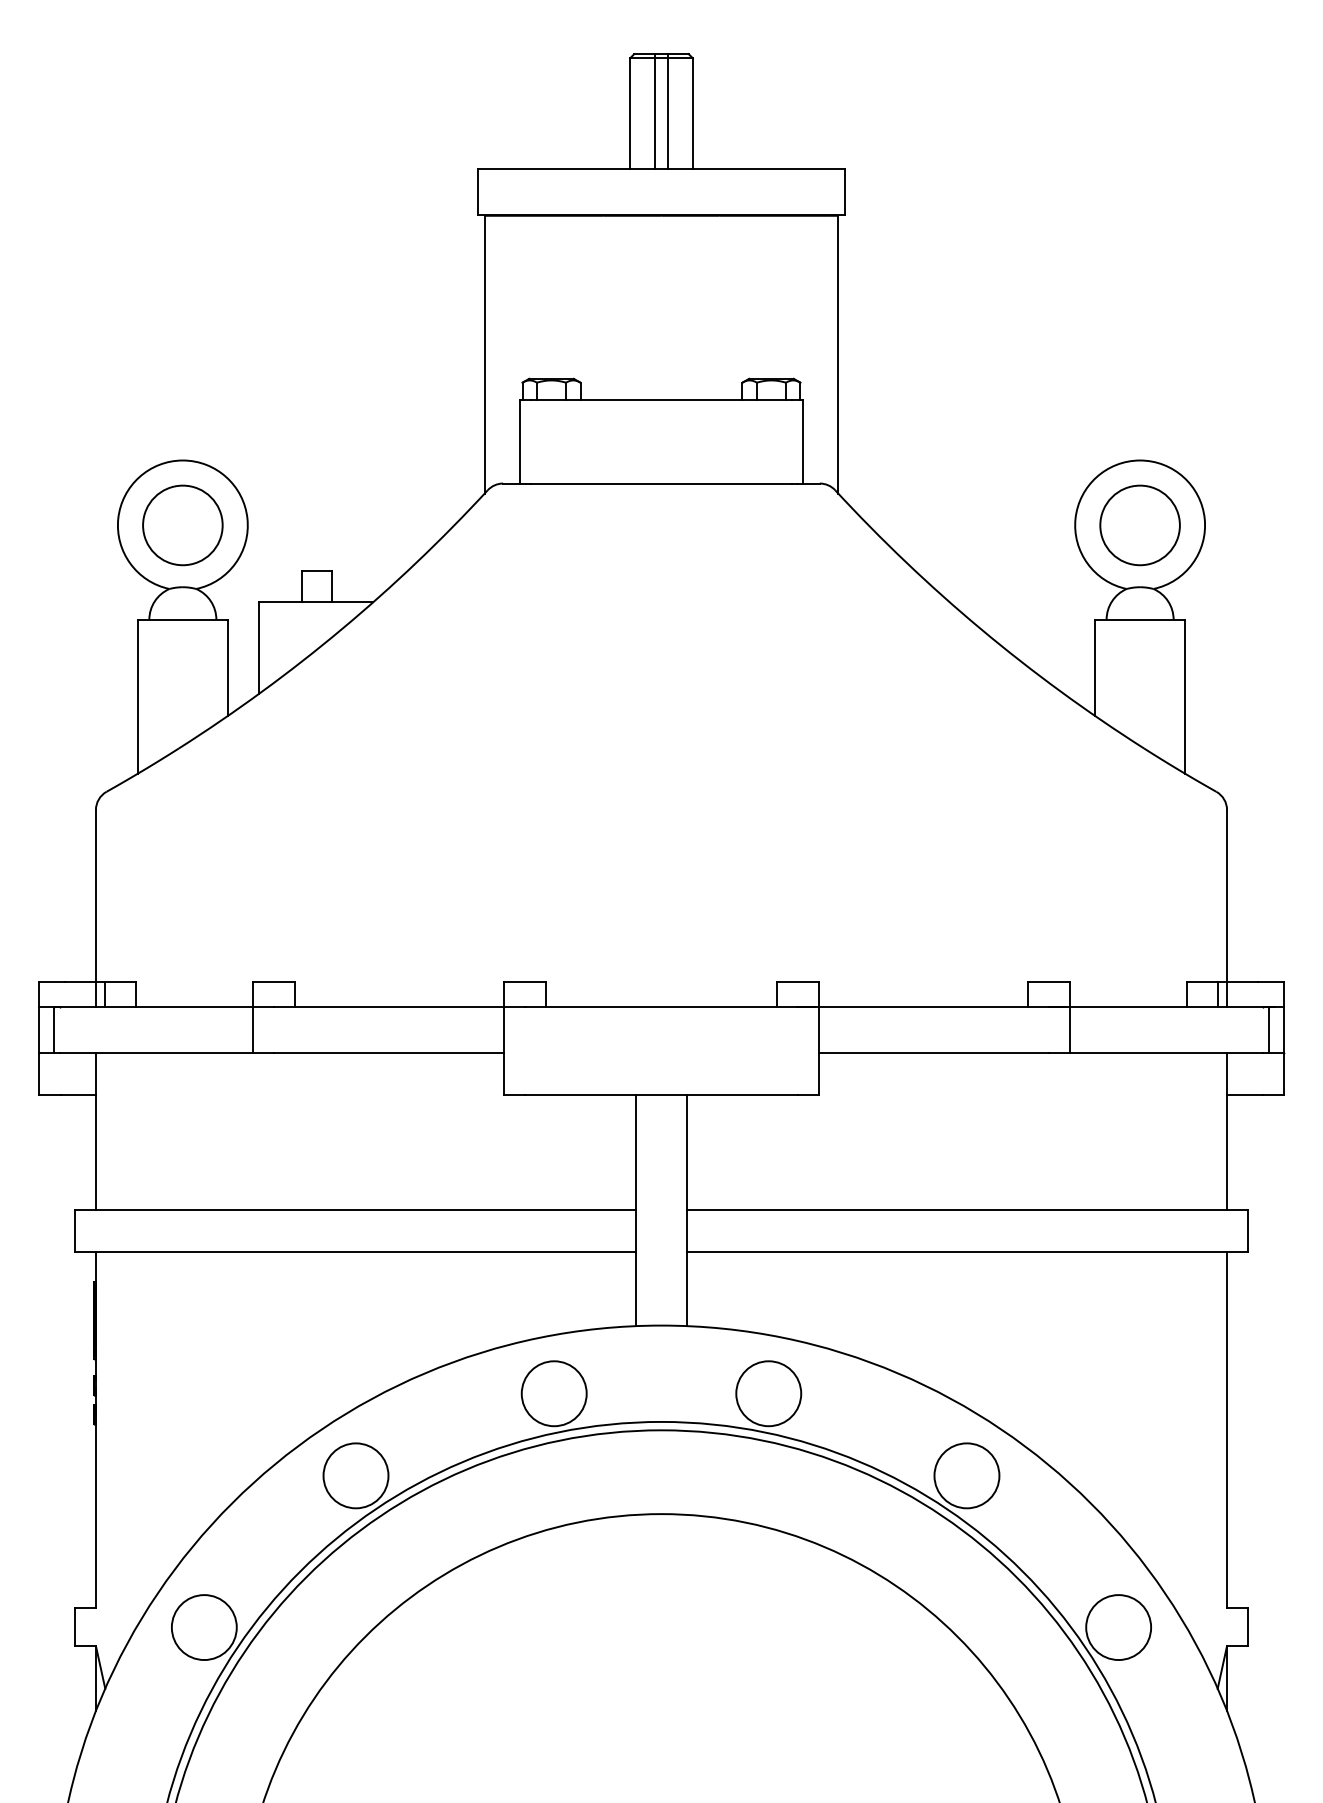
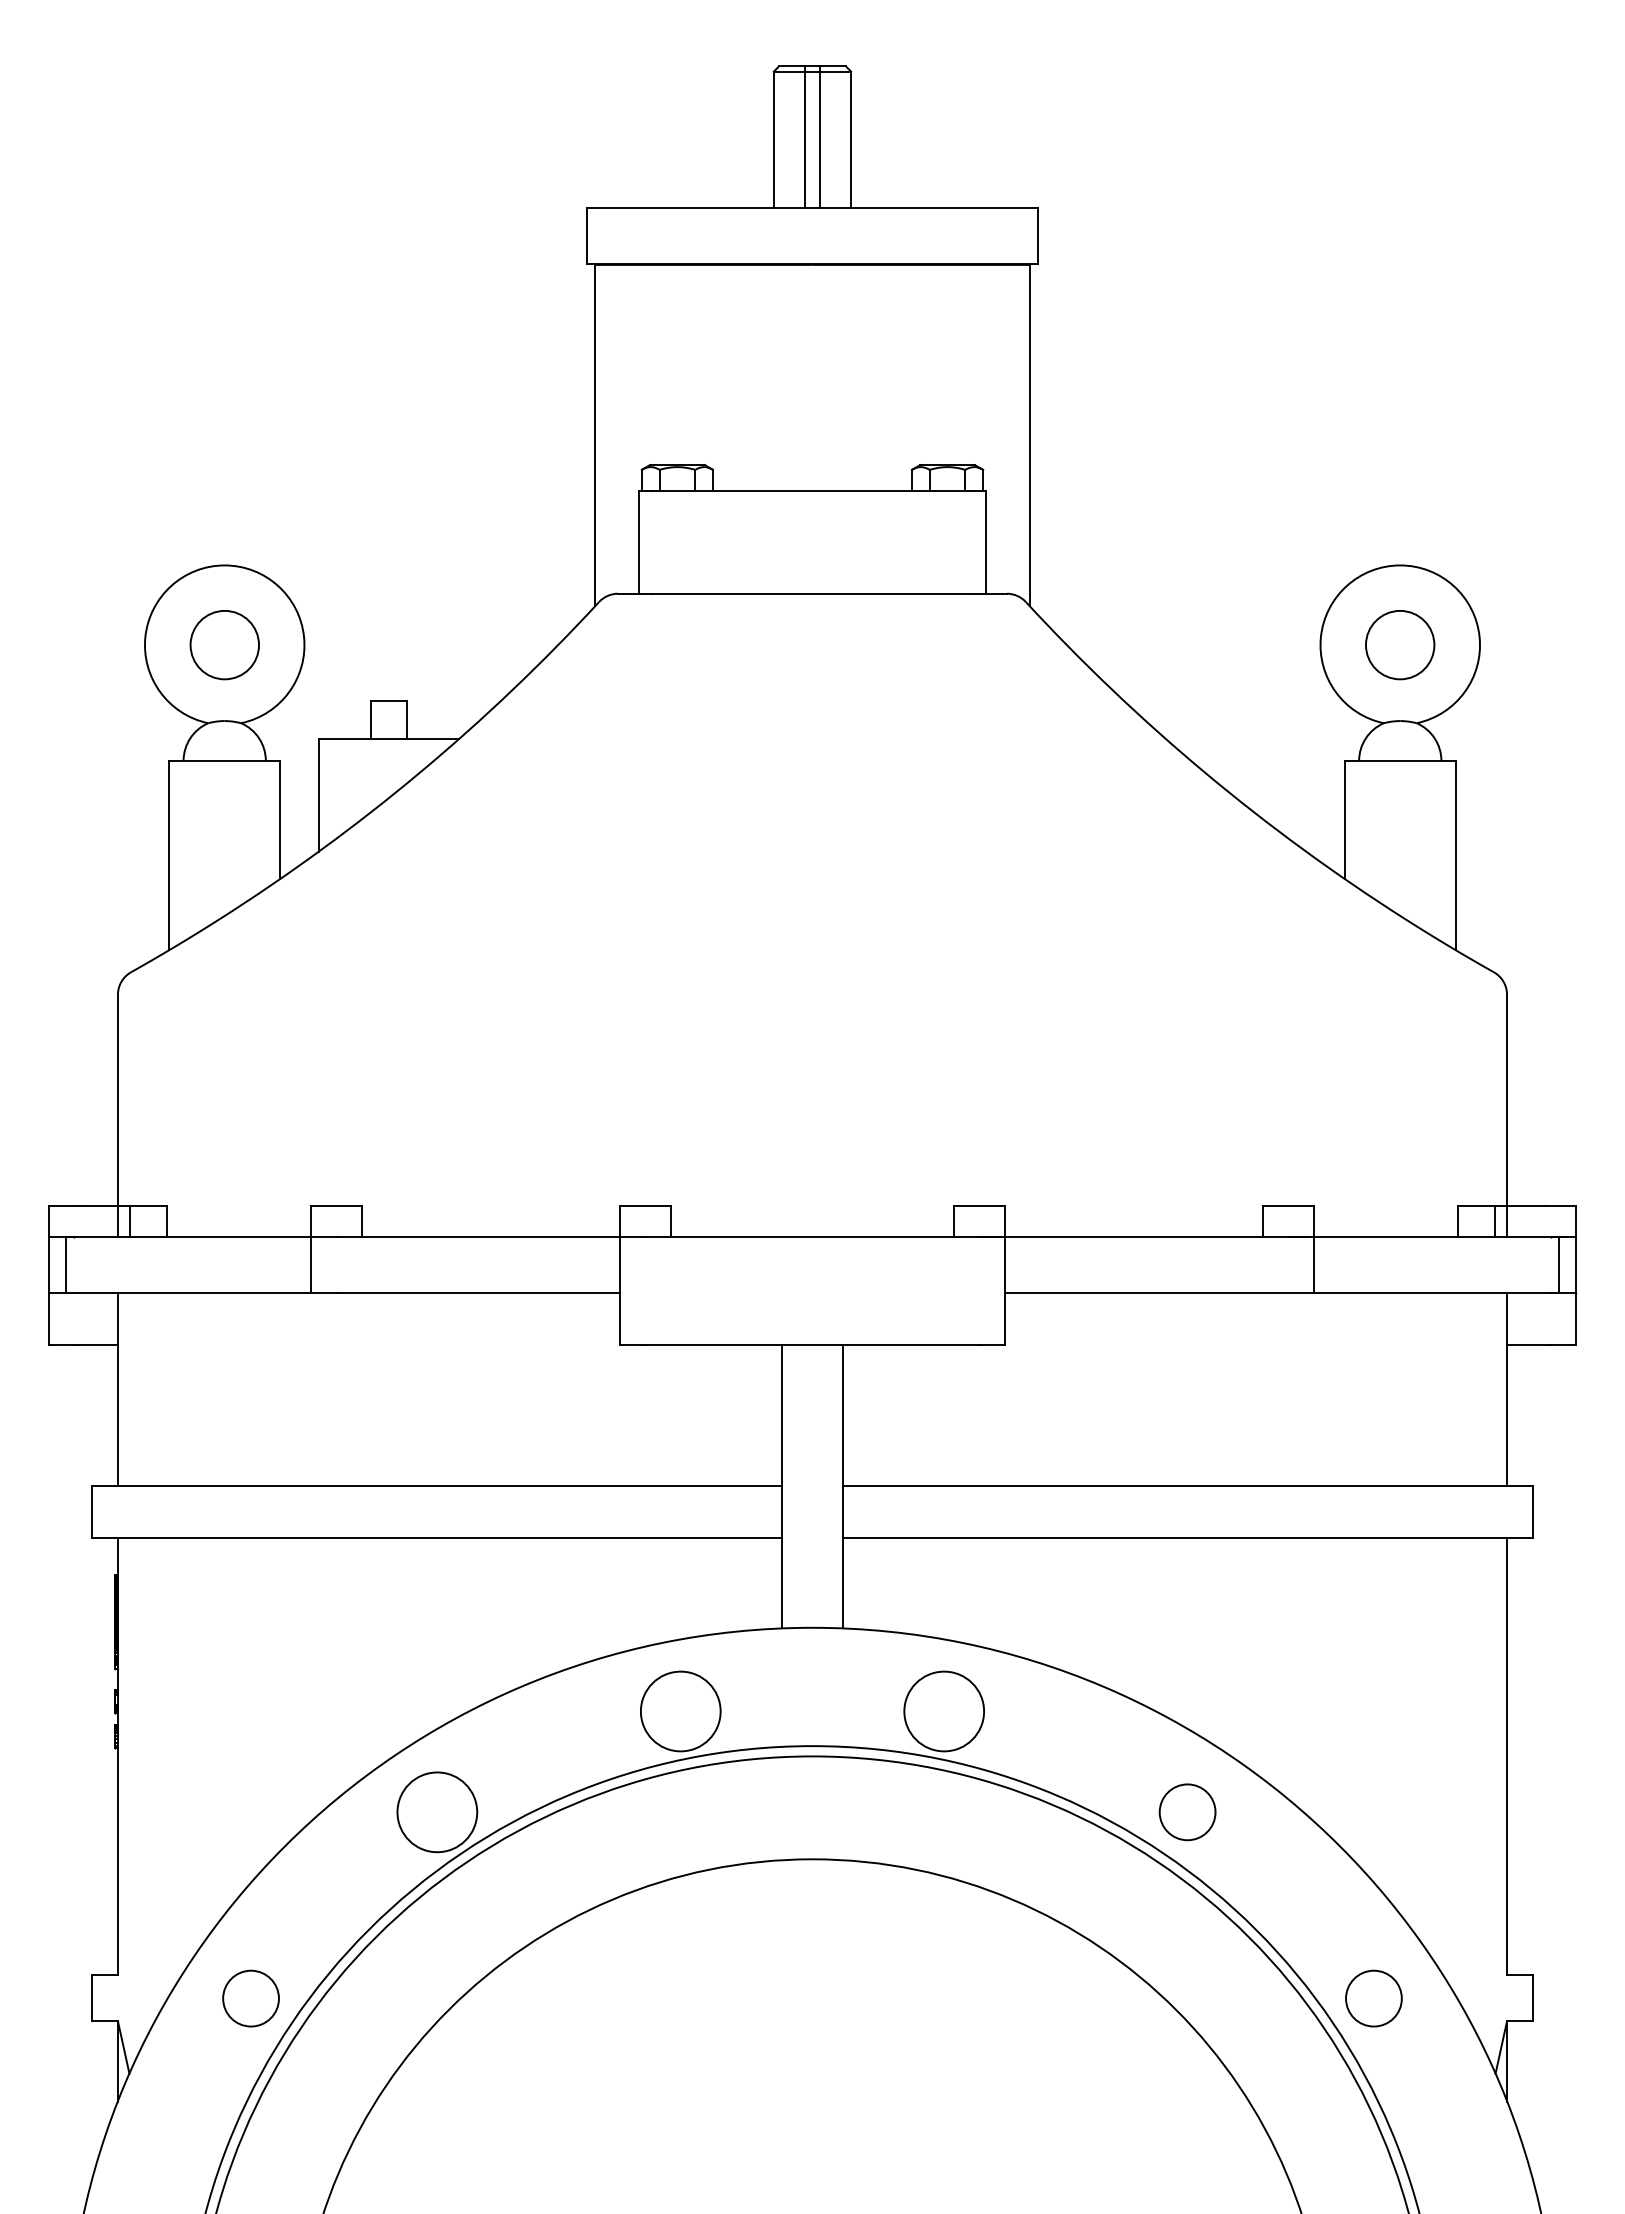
circle: (182, 524) -> (224, 644), size x0.7
circle: (1139, 524) -> (1399, 644), size x0.7
circle: (966, 1475) -> (1187, 1812), size x0.7
circle: (203, 1627) -> (250, 1998), size x0.7
circle: (1118, 1627) -> (1373, 1998), size x0.7

